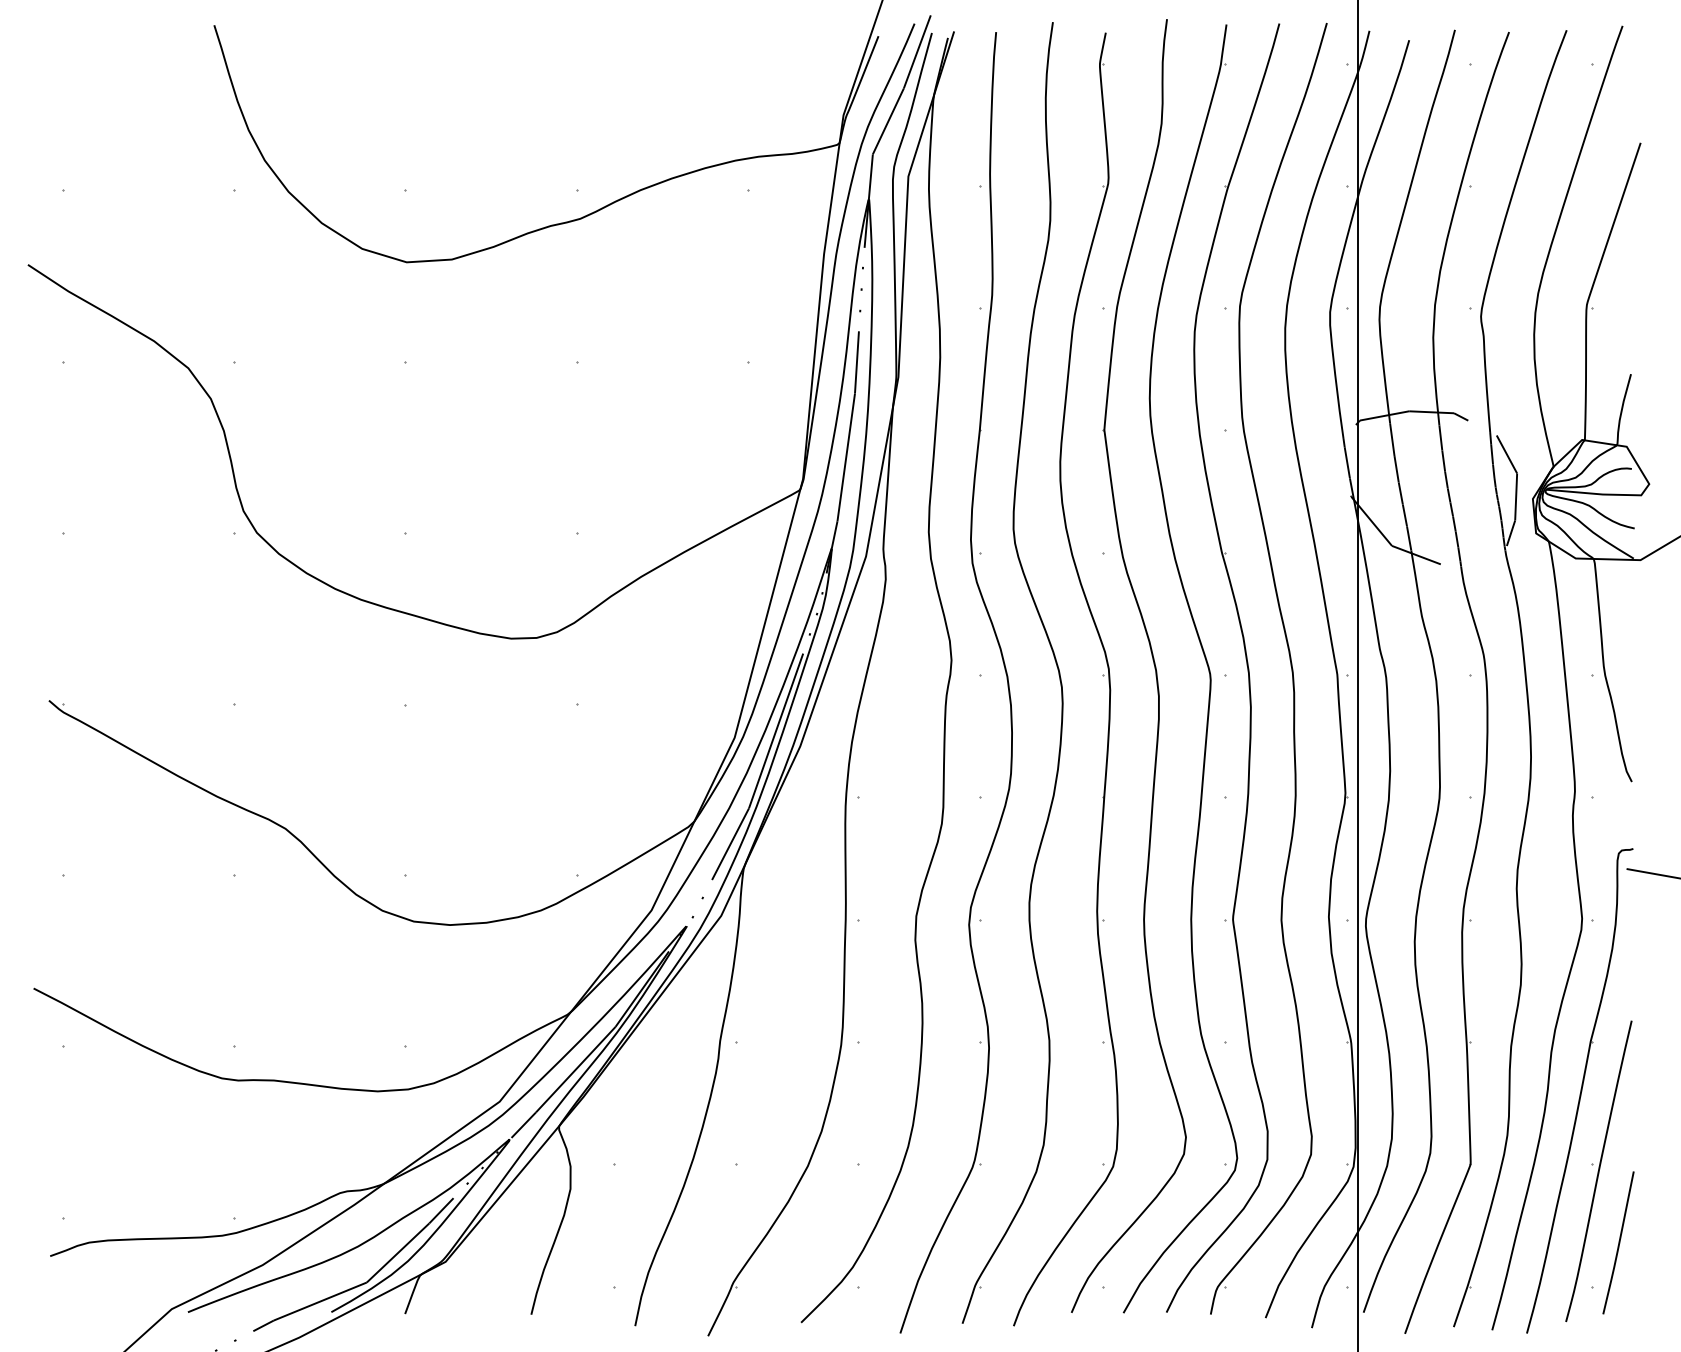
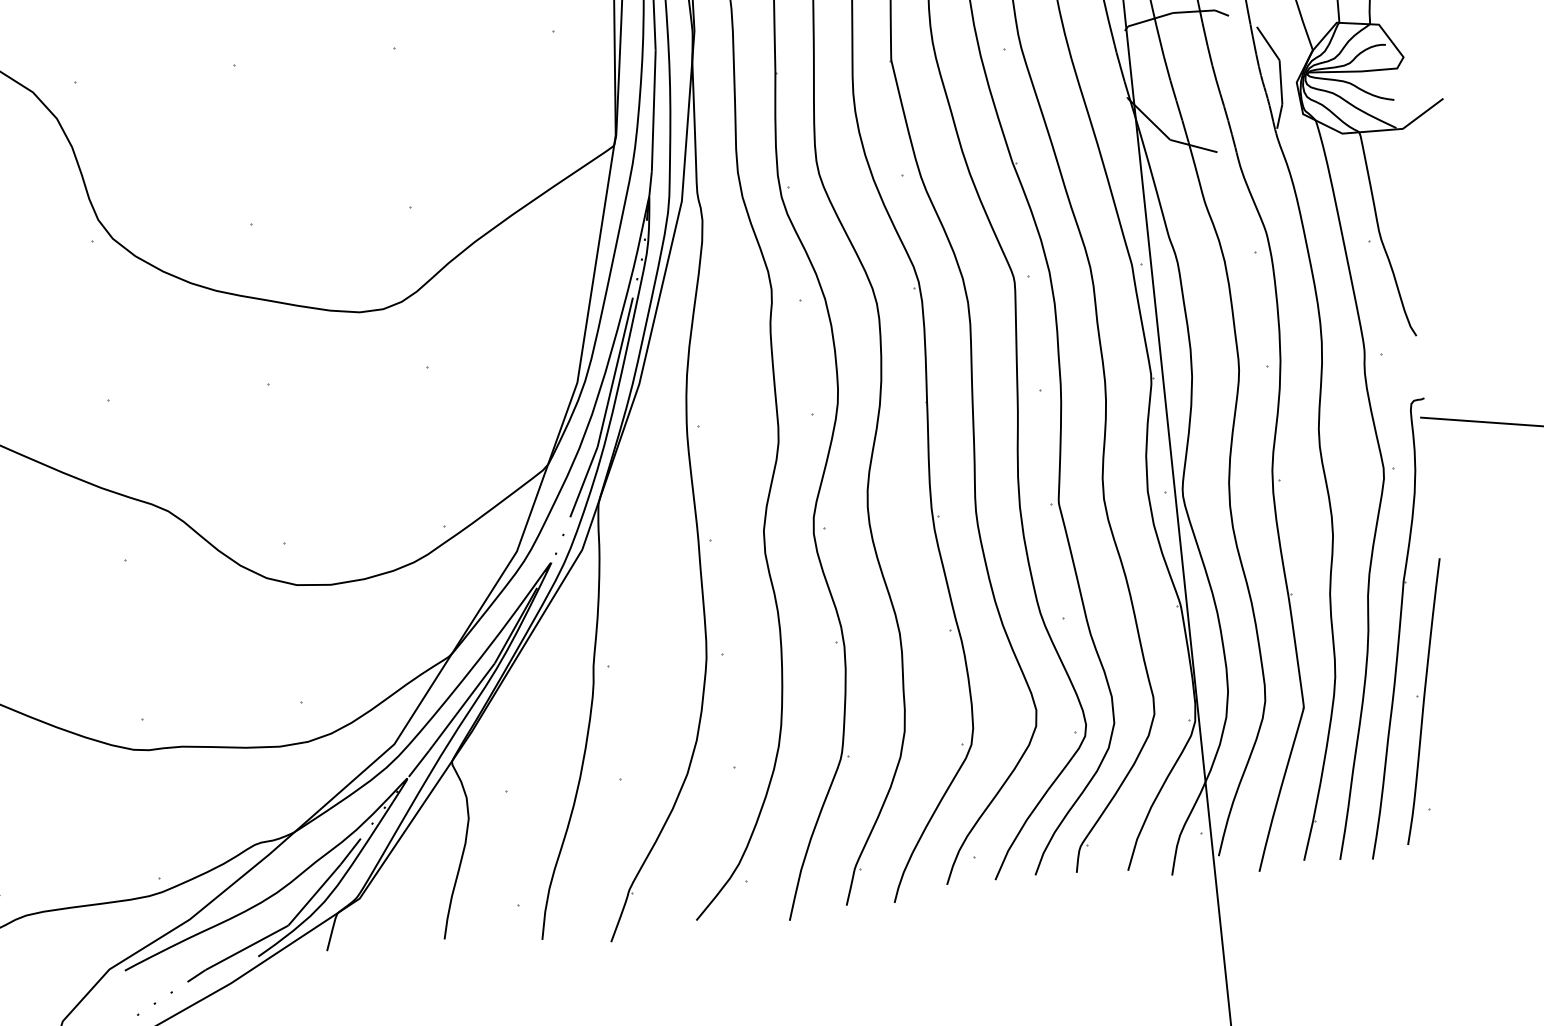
curve: (1618, 1242) -> (1449, 765), removed

